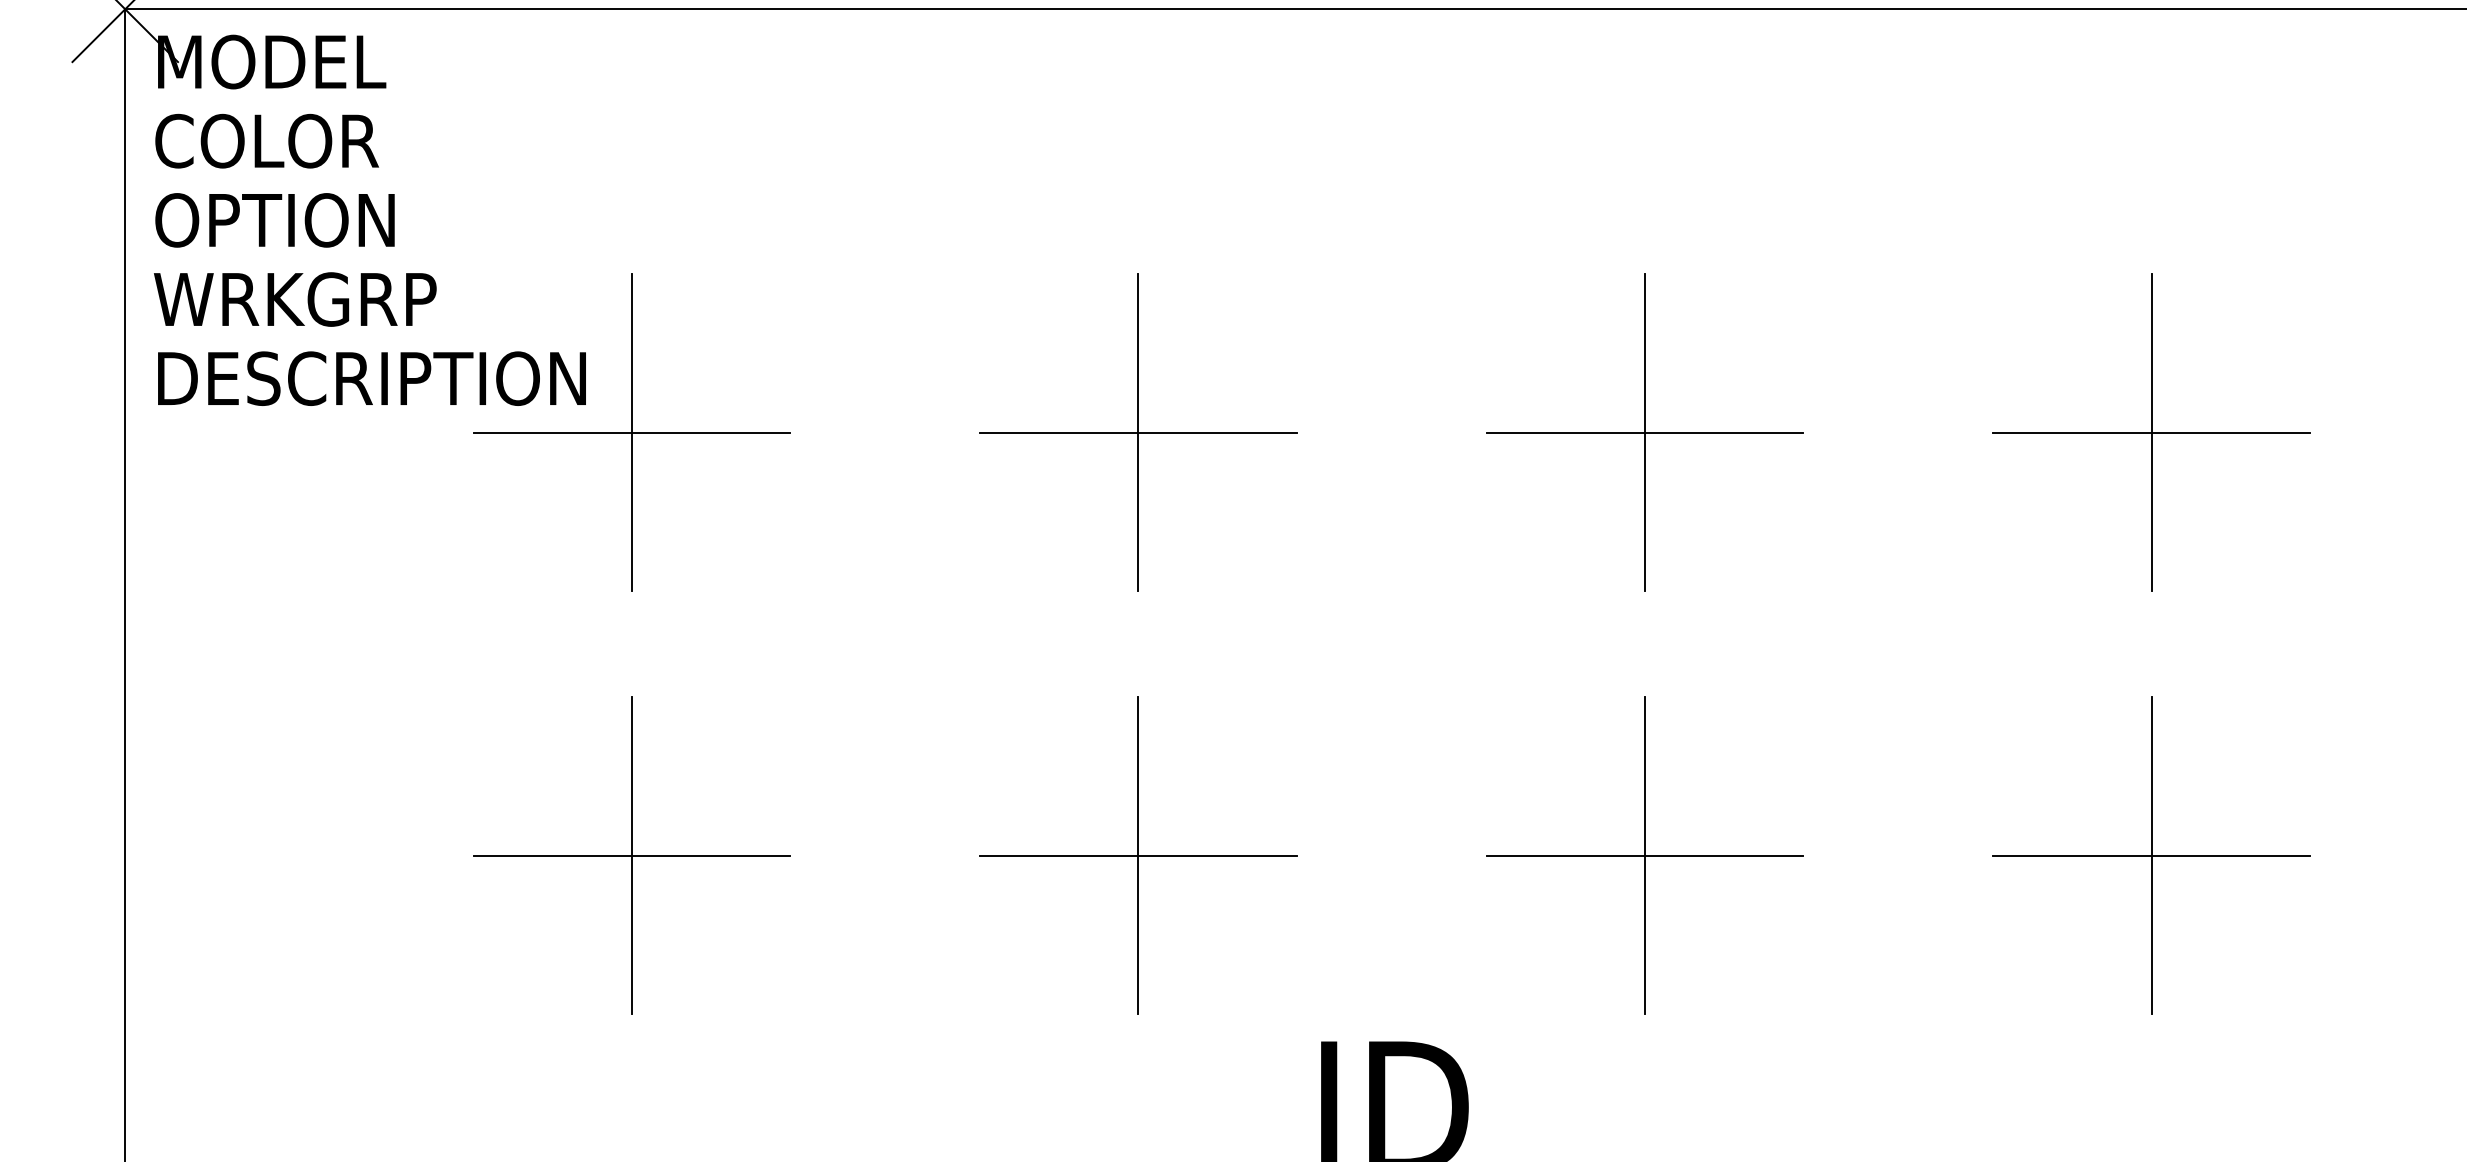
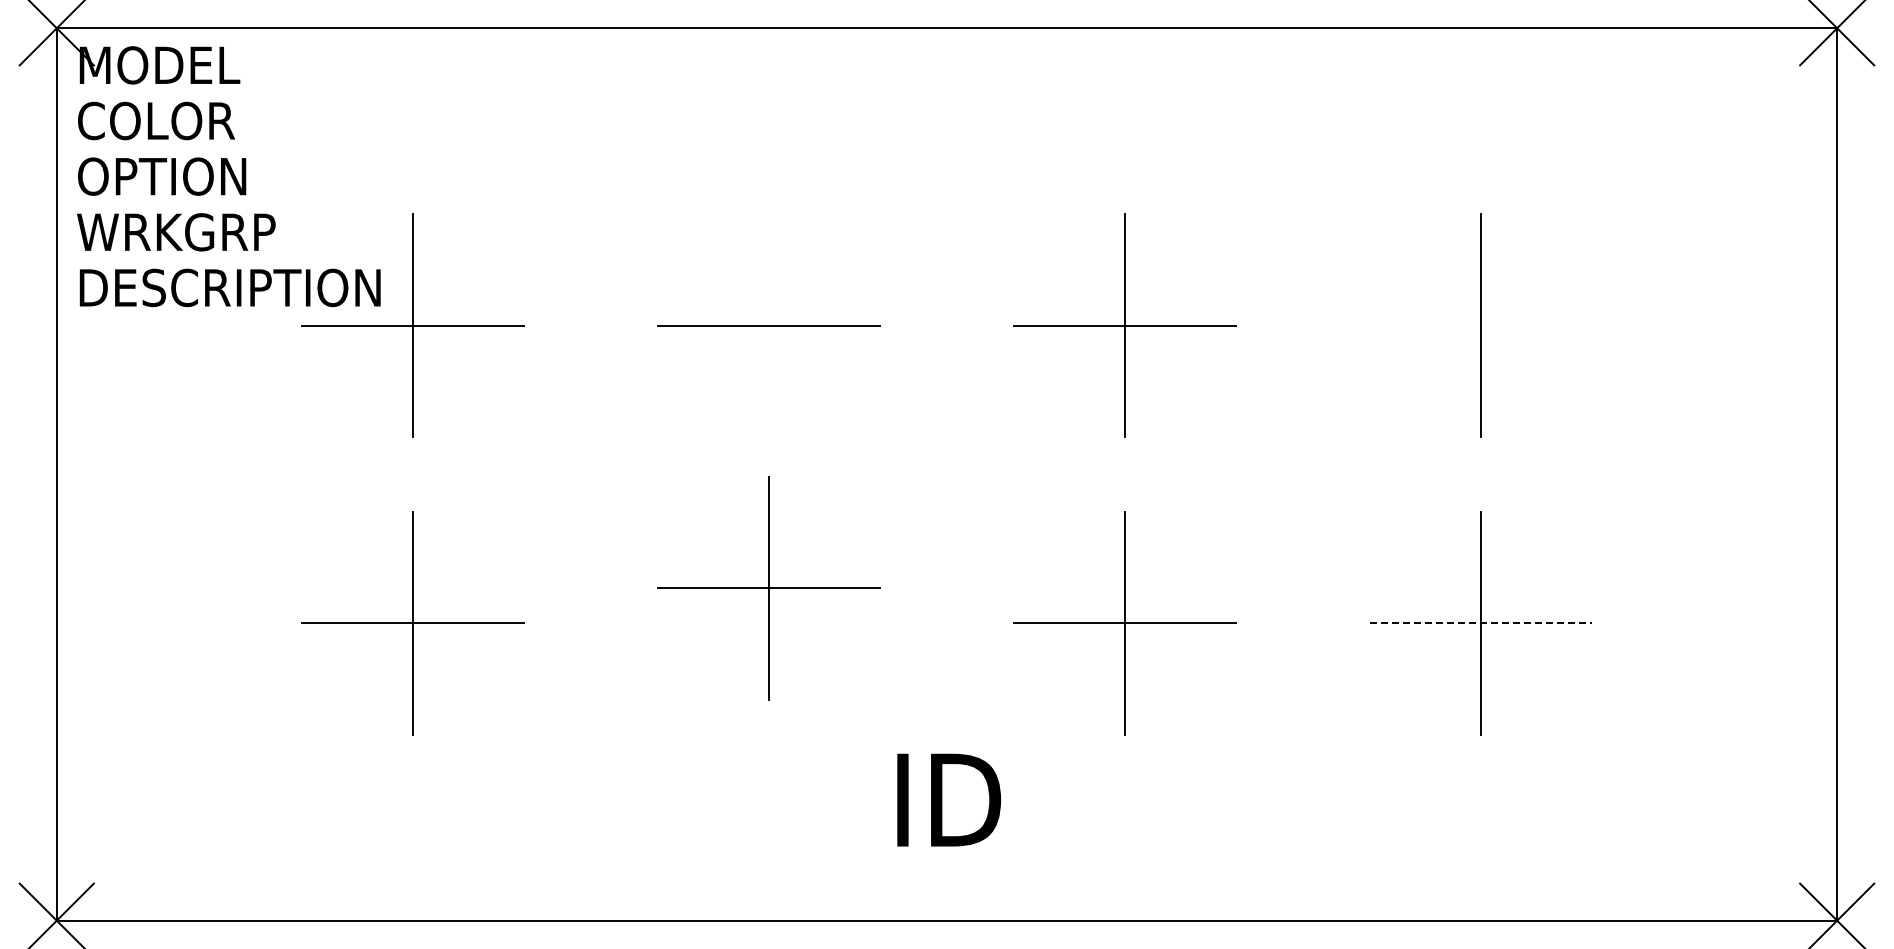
line: (1137, 432) -> (768, 325), removed
line: (2150, 432) -> (1480, 325), removed
part: (1137, 856) -> (768, 588), moved
line: (2152, 856) -> (1481, 623), solid -> dashed

